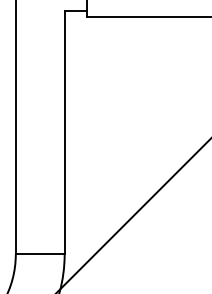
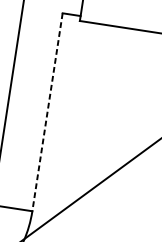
line: (64, 132) -> (47, 112), solid -> dashed

